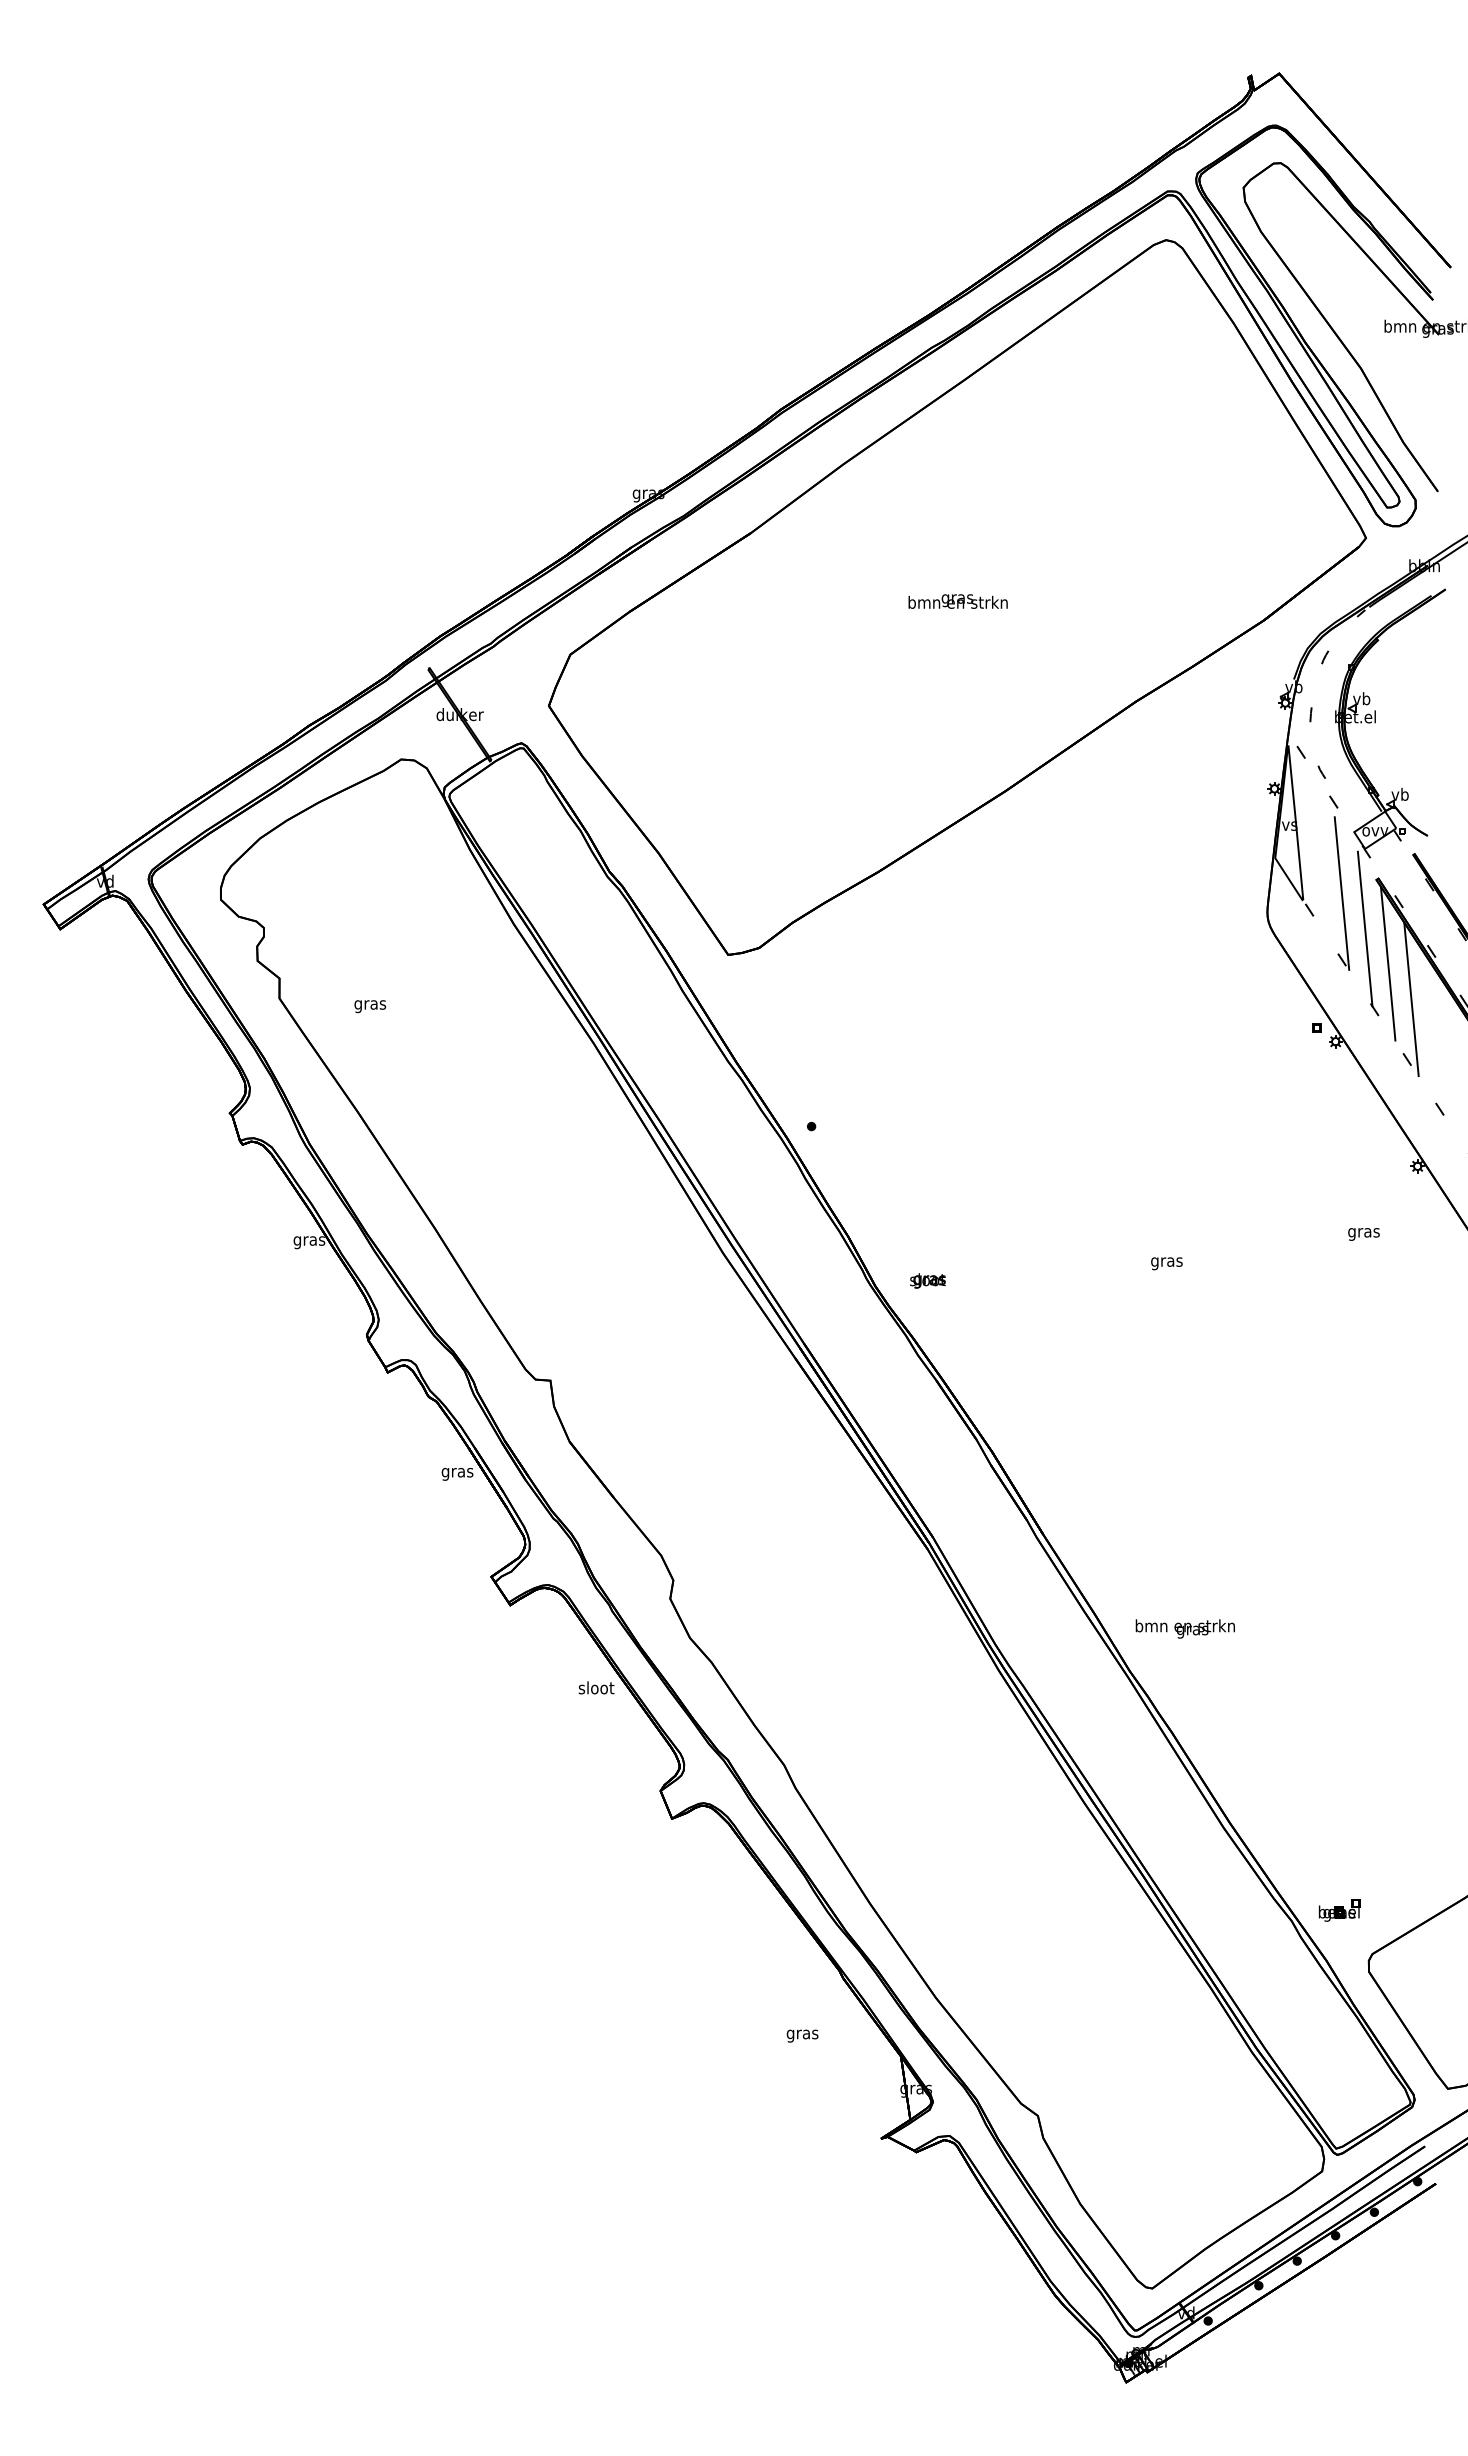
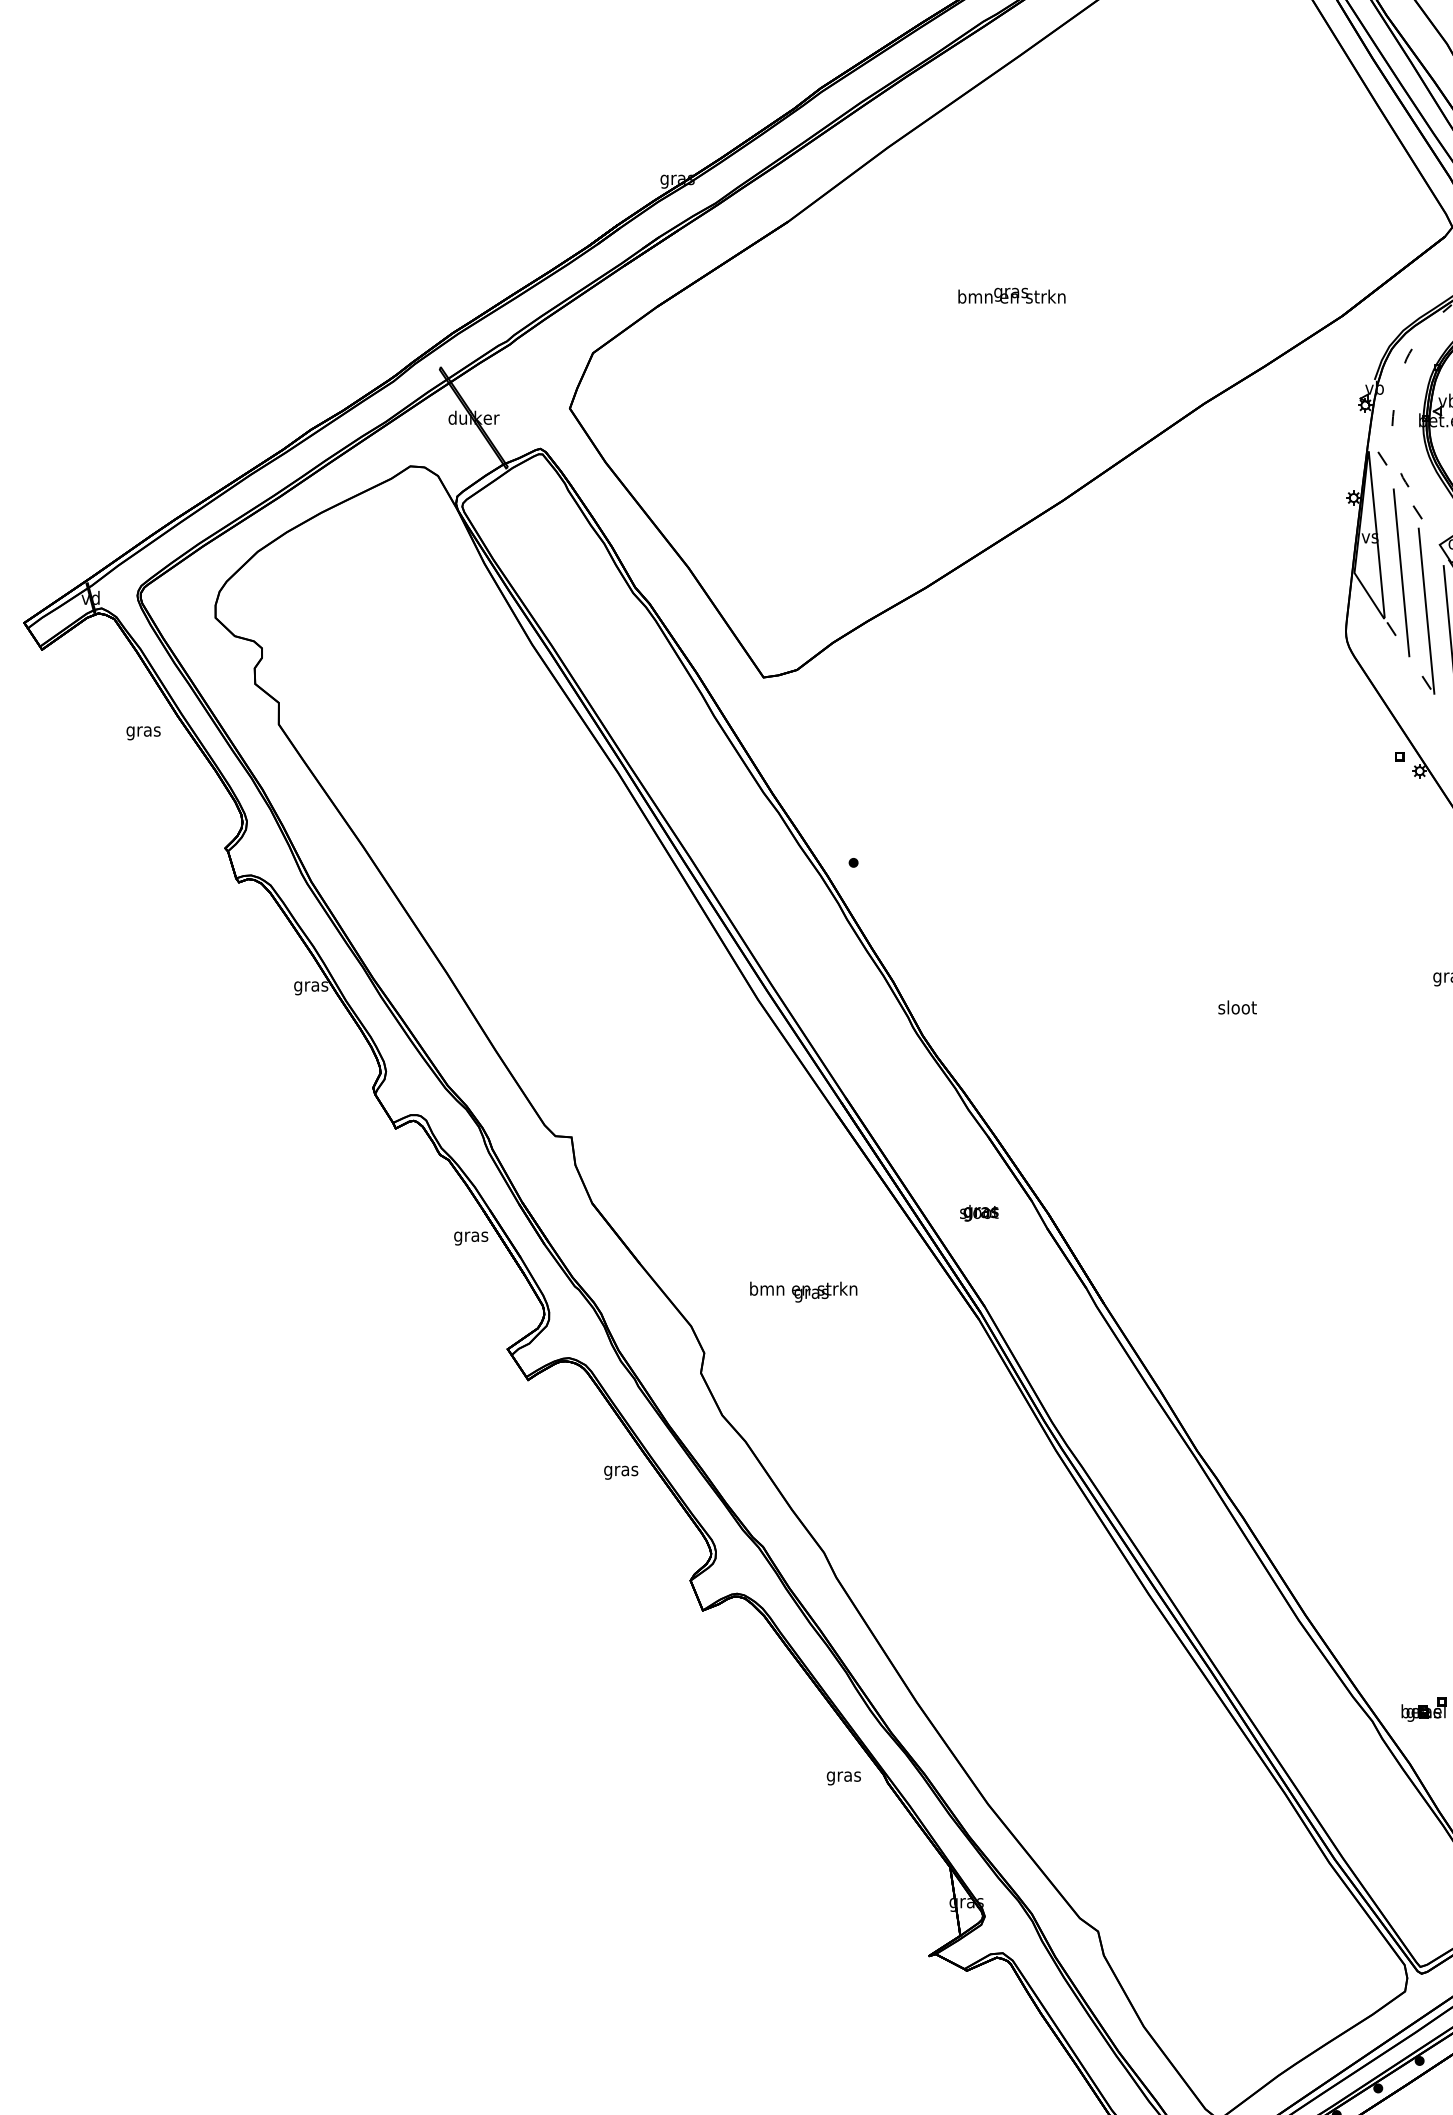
line: (1318, 857) -> (1401, 572), added
text: (370, 1006) -> (143, 733), moved
text: (1166, 1261) -> (1237, 1008), gras -> sloot
text: (927, 1280) -> (978, 1212), moved
text: (1184, 1628) -> (802, 1291), moved
text: (596, 1689) -> (621, 1470), sloot -> gras
text: (802, 2035) -> (843, 1777), moved

